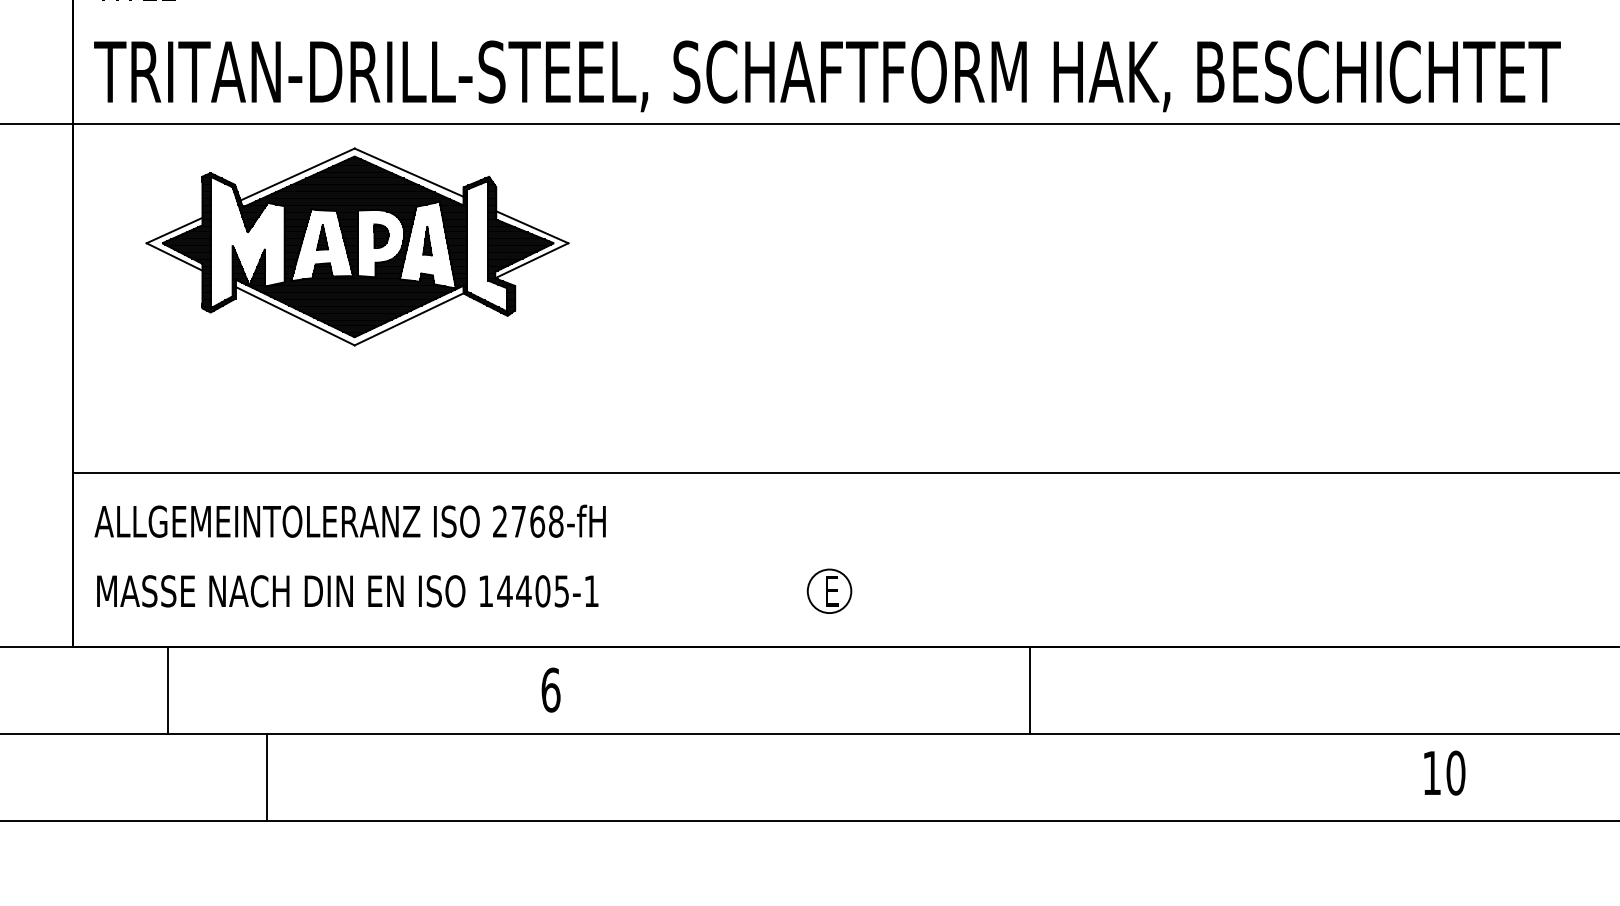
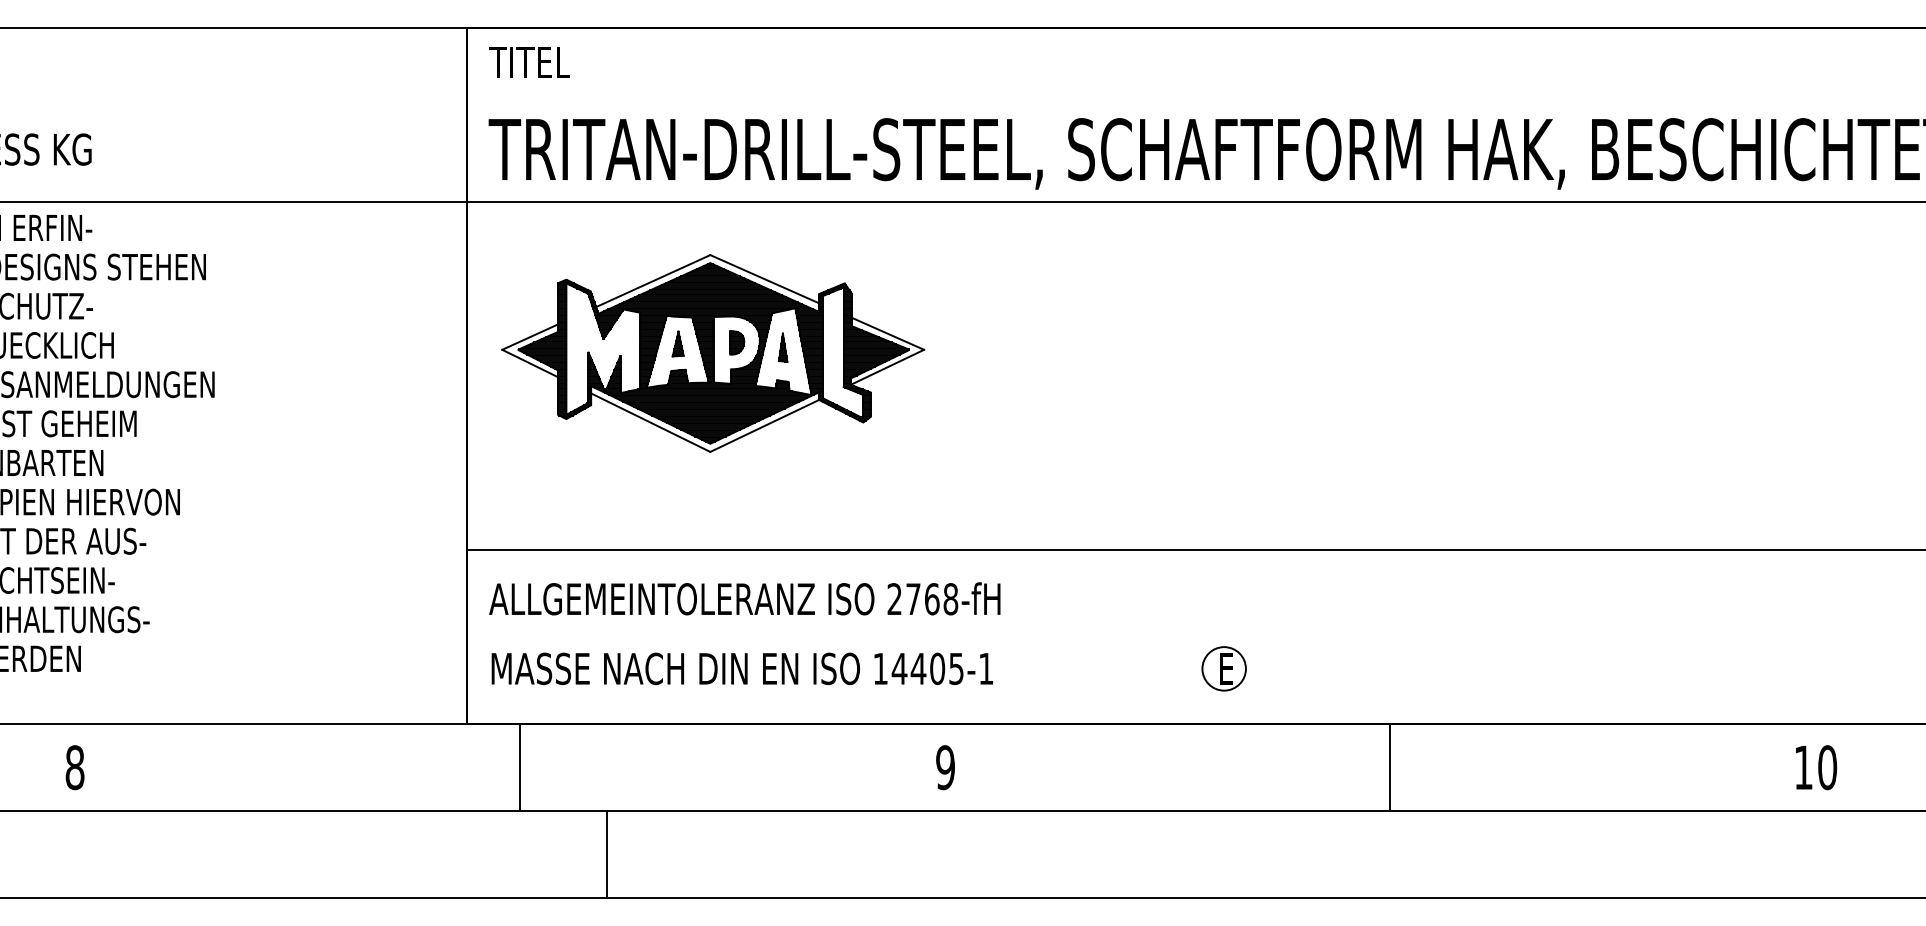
part: (357, 246) -> (713, 353), moved
line: (167, 689) -> (519, 767), moved
text: (550, 689) -> (945, 767), 6 -> 9
line: (1029, 689) -> (1390, 767), moved
text: (1444, 772) -> (1816, 767), moved
line: (266, 776) -> (606, 854), moved

